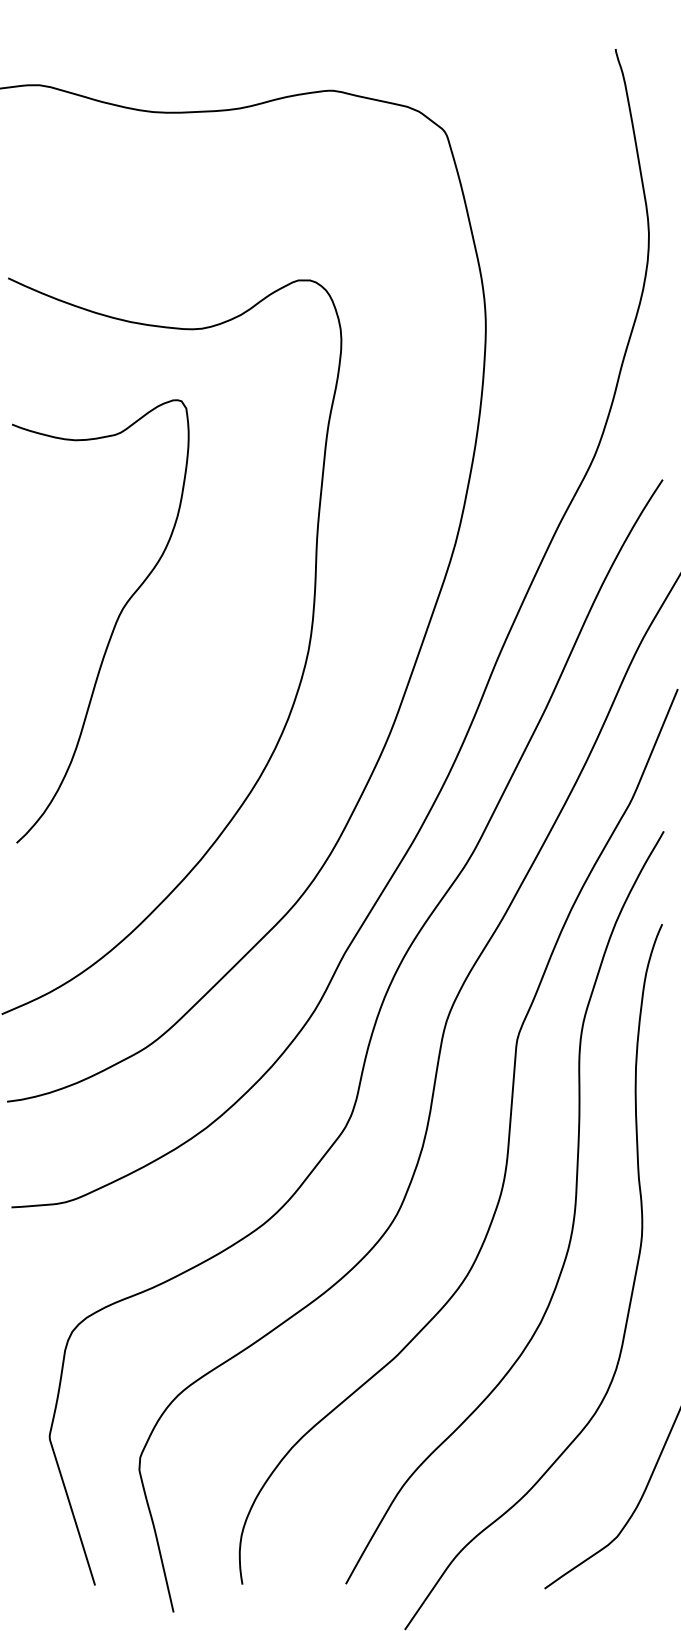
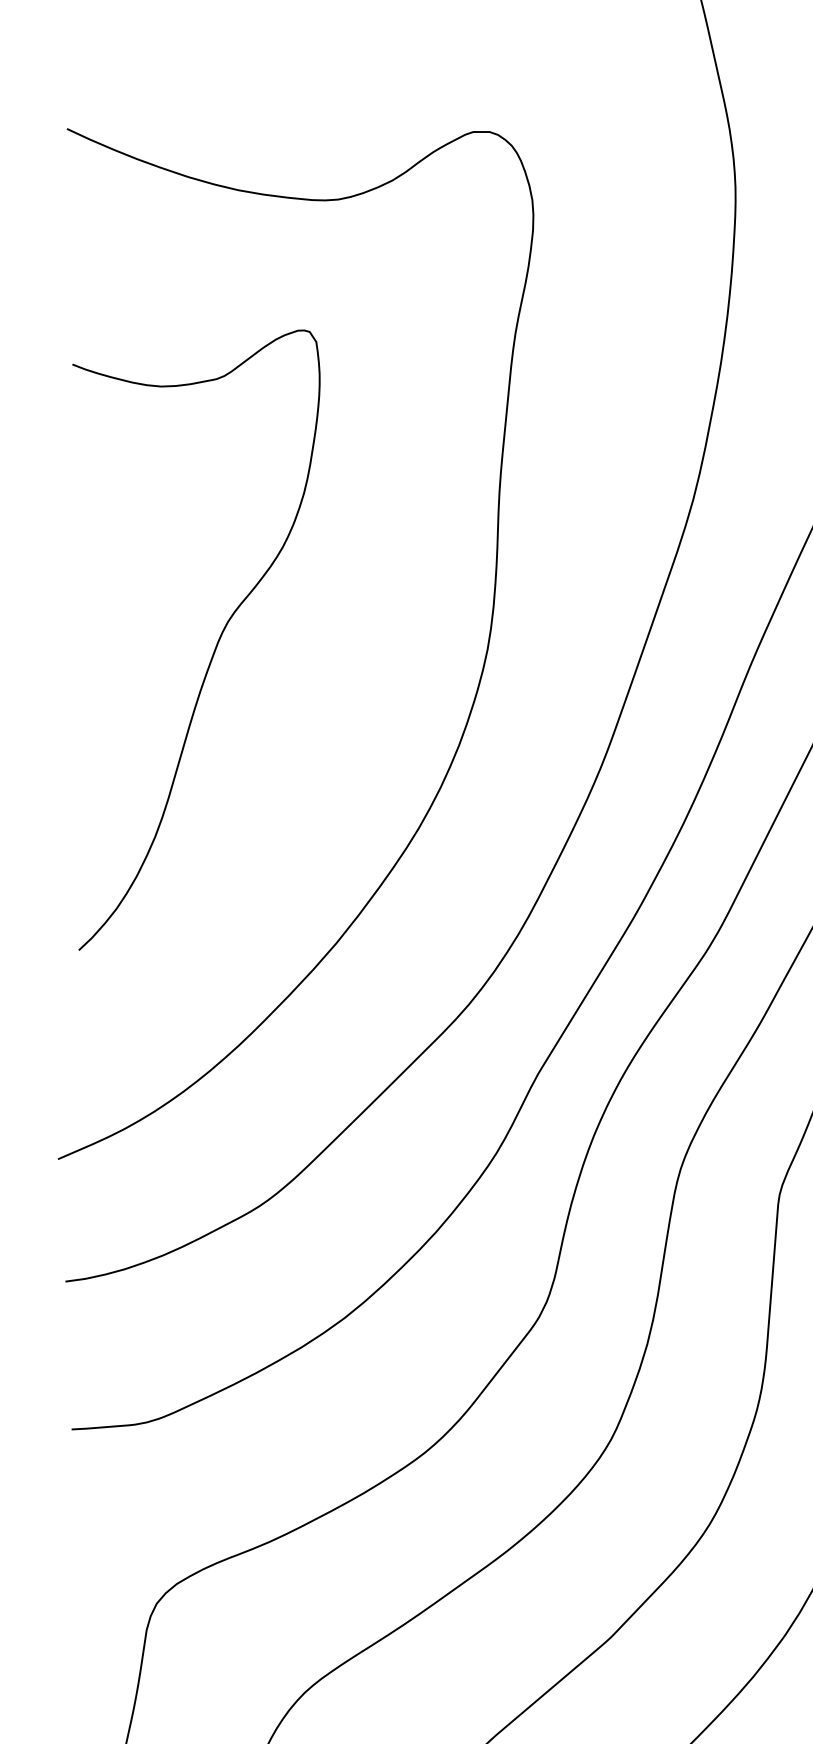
curve: (113, 626) -> (214, 647), moved

